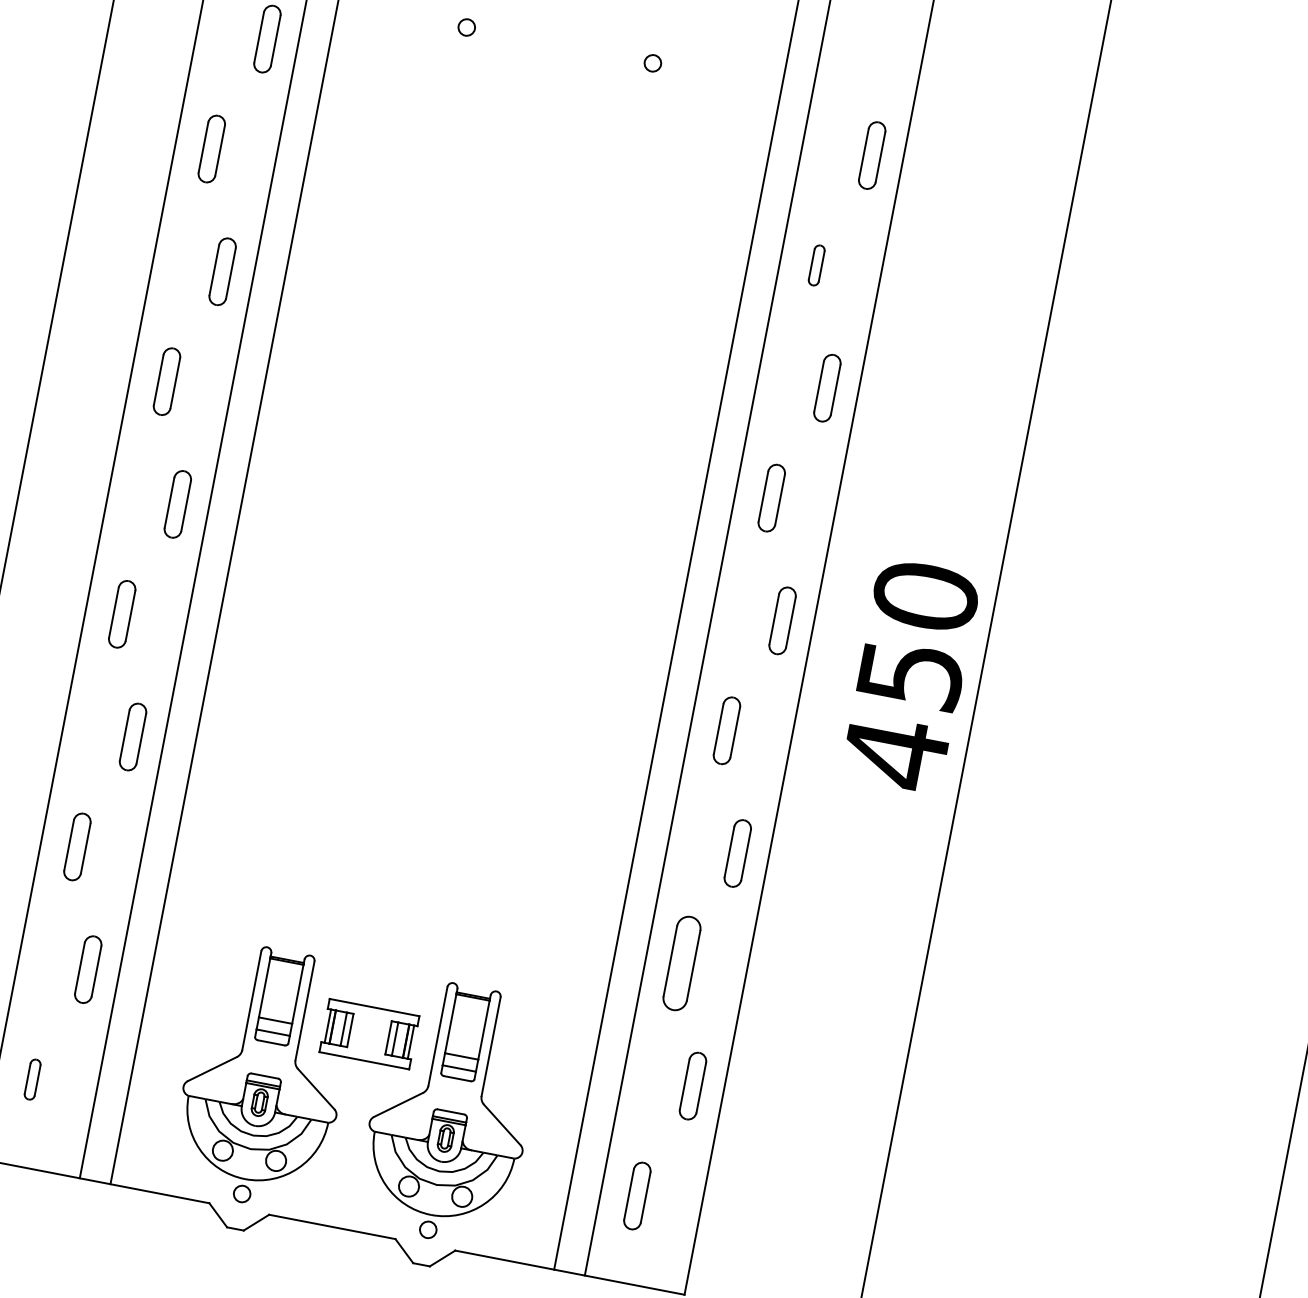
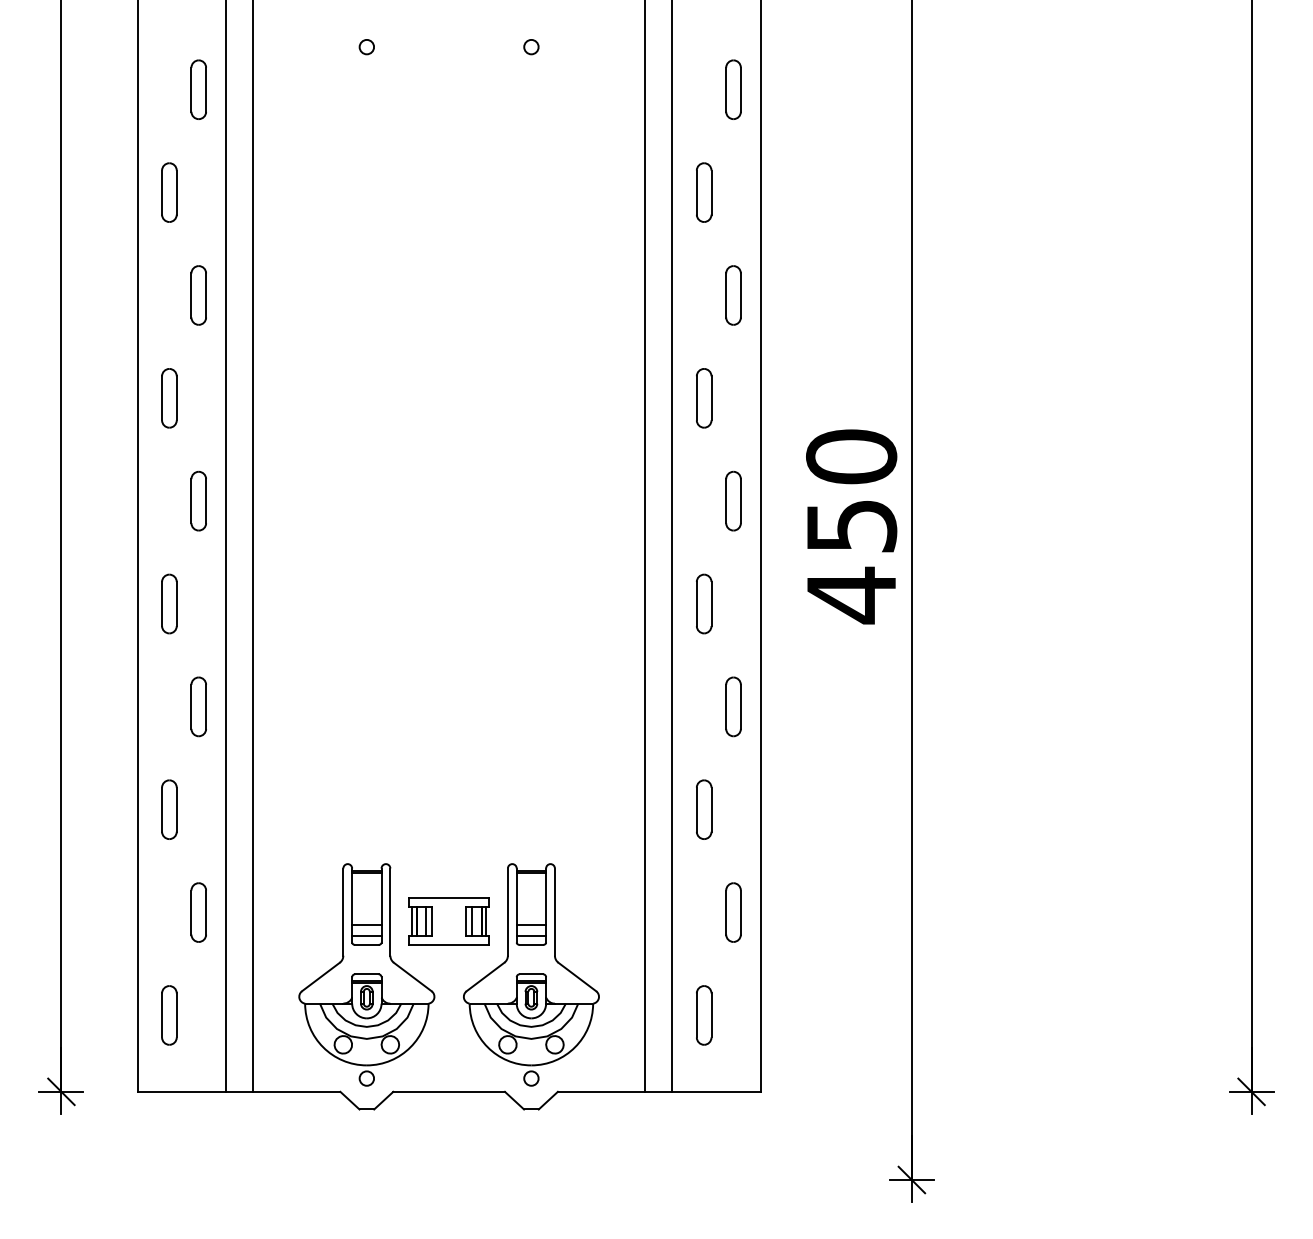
part: (816, 265) -> (704, 192), size x1.67
part: (682, 963) -> (704, 809), size x0.71
part: (32, 1079) -> (169, 1015), size x1.67

